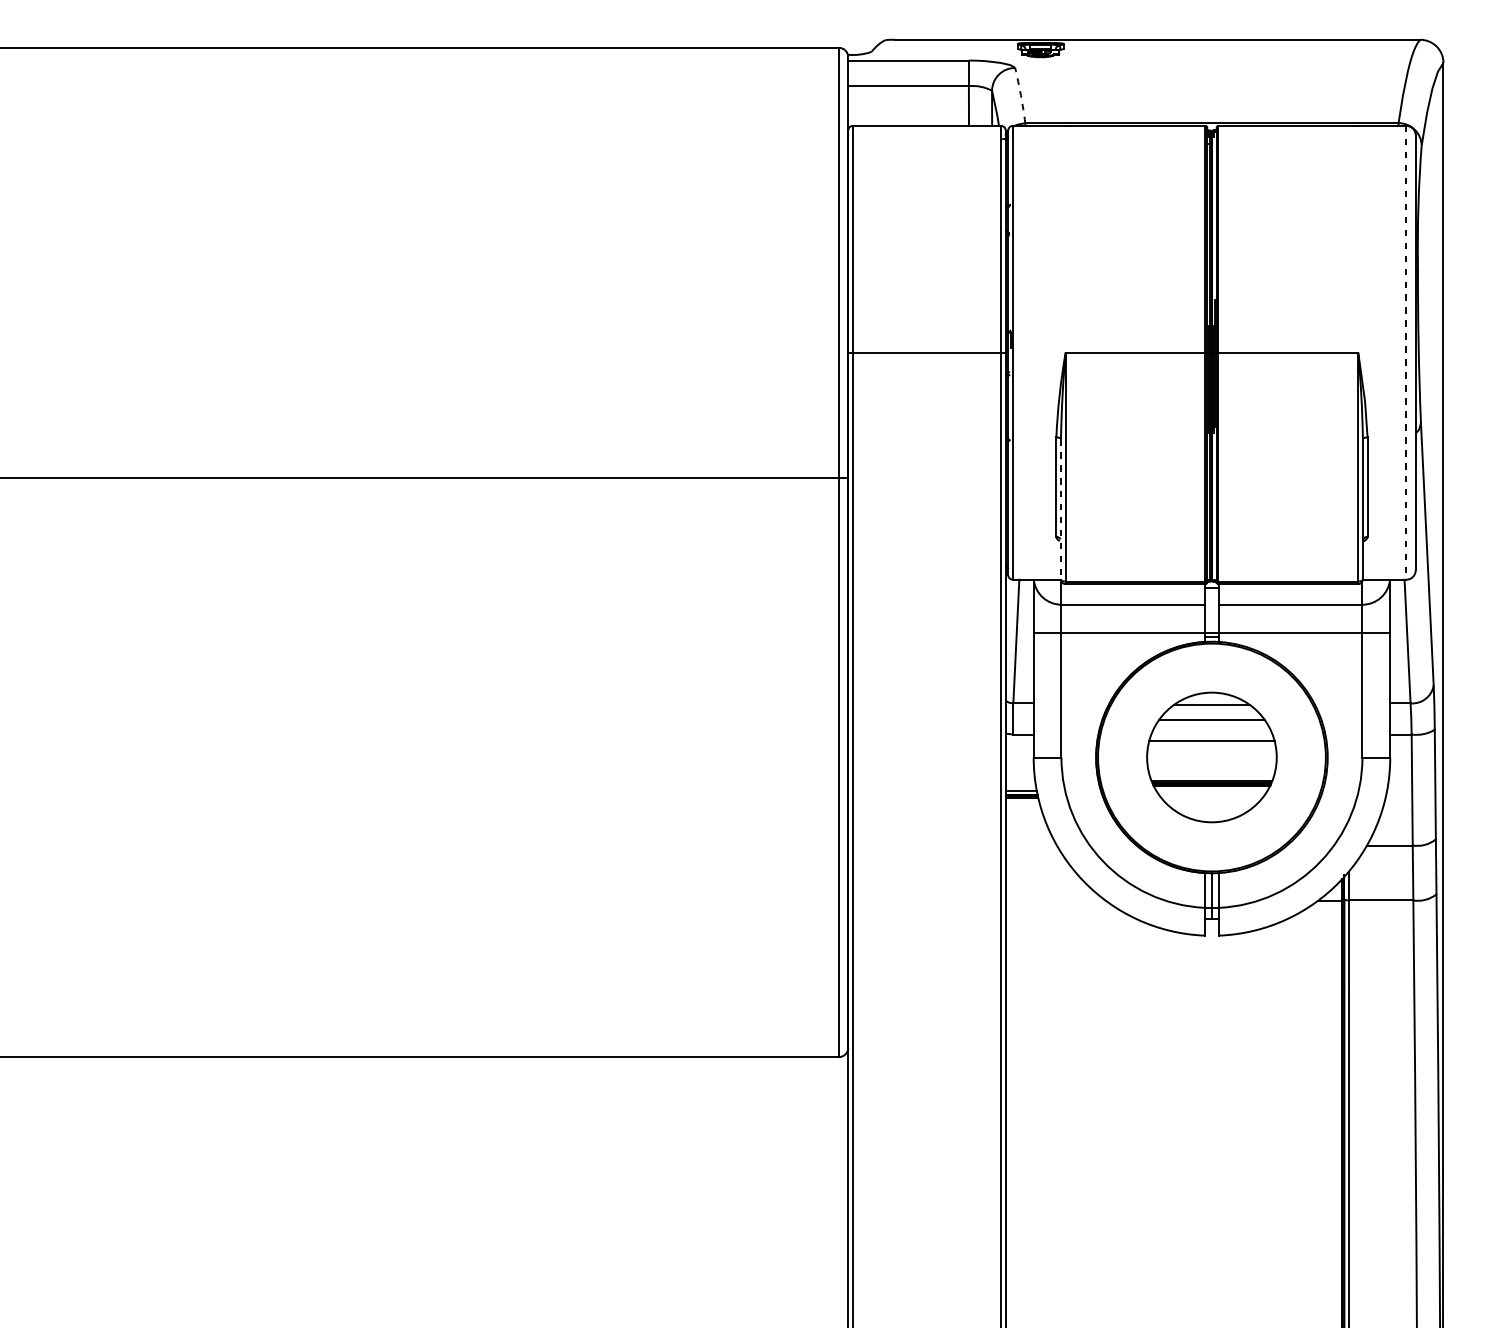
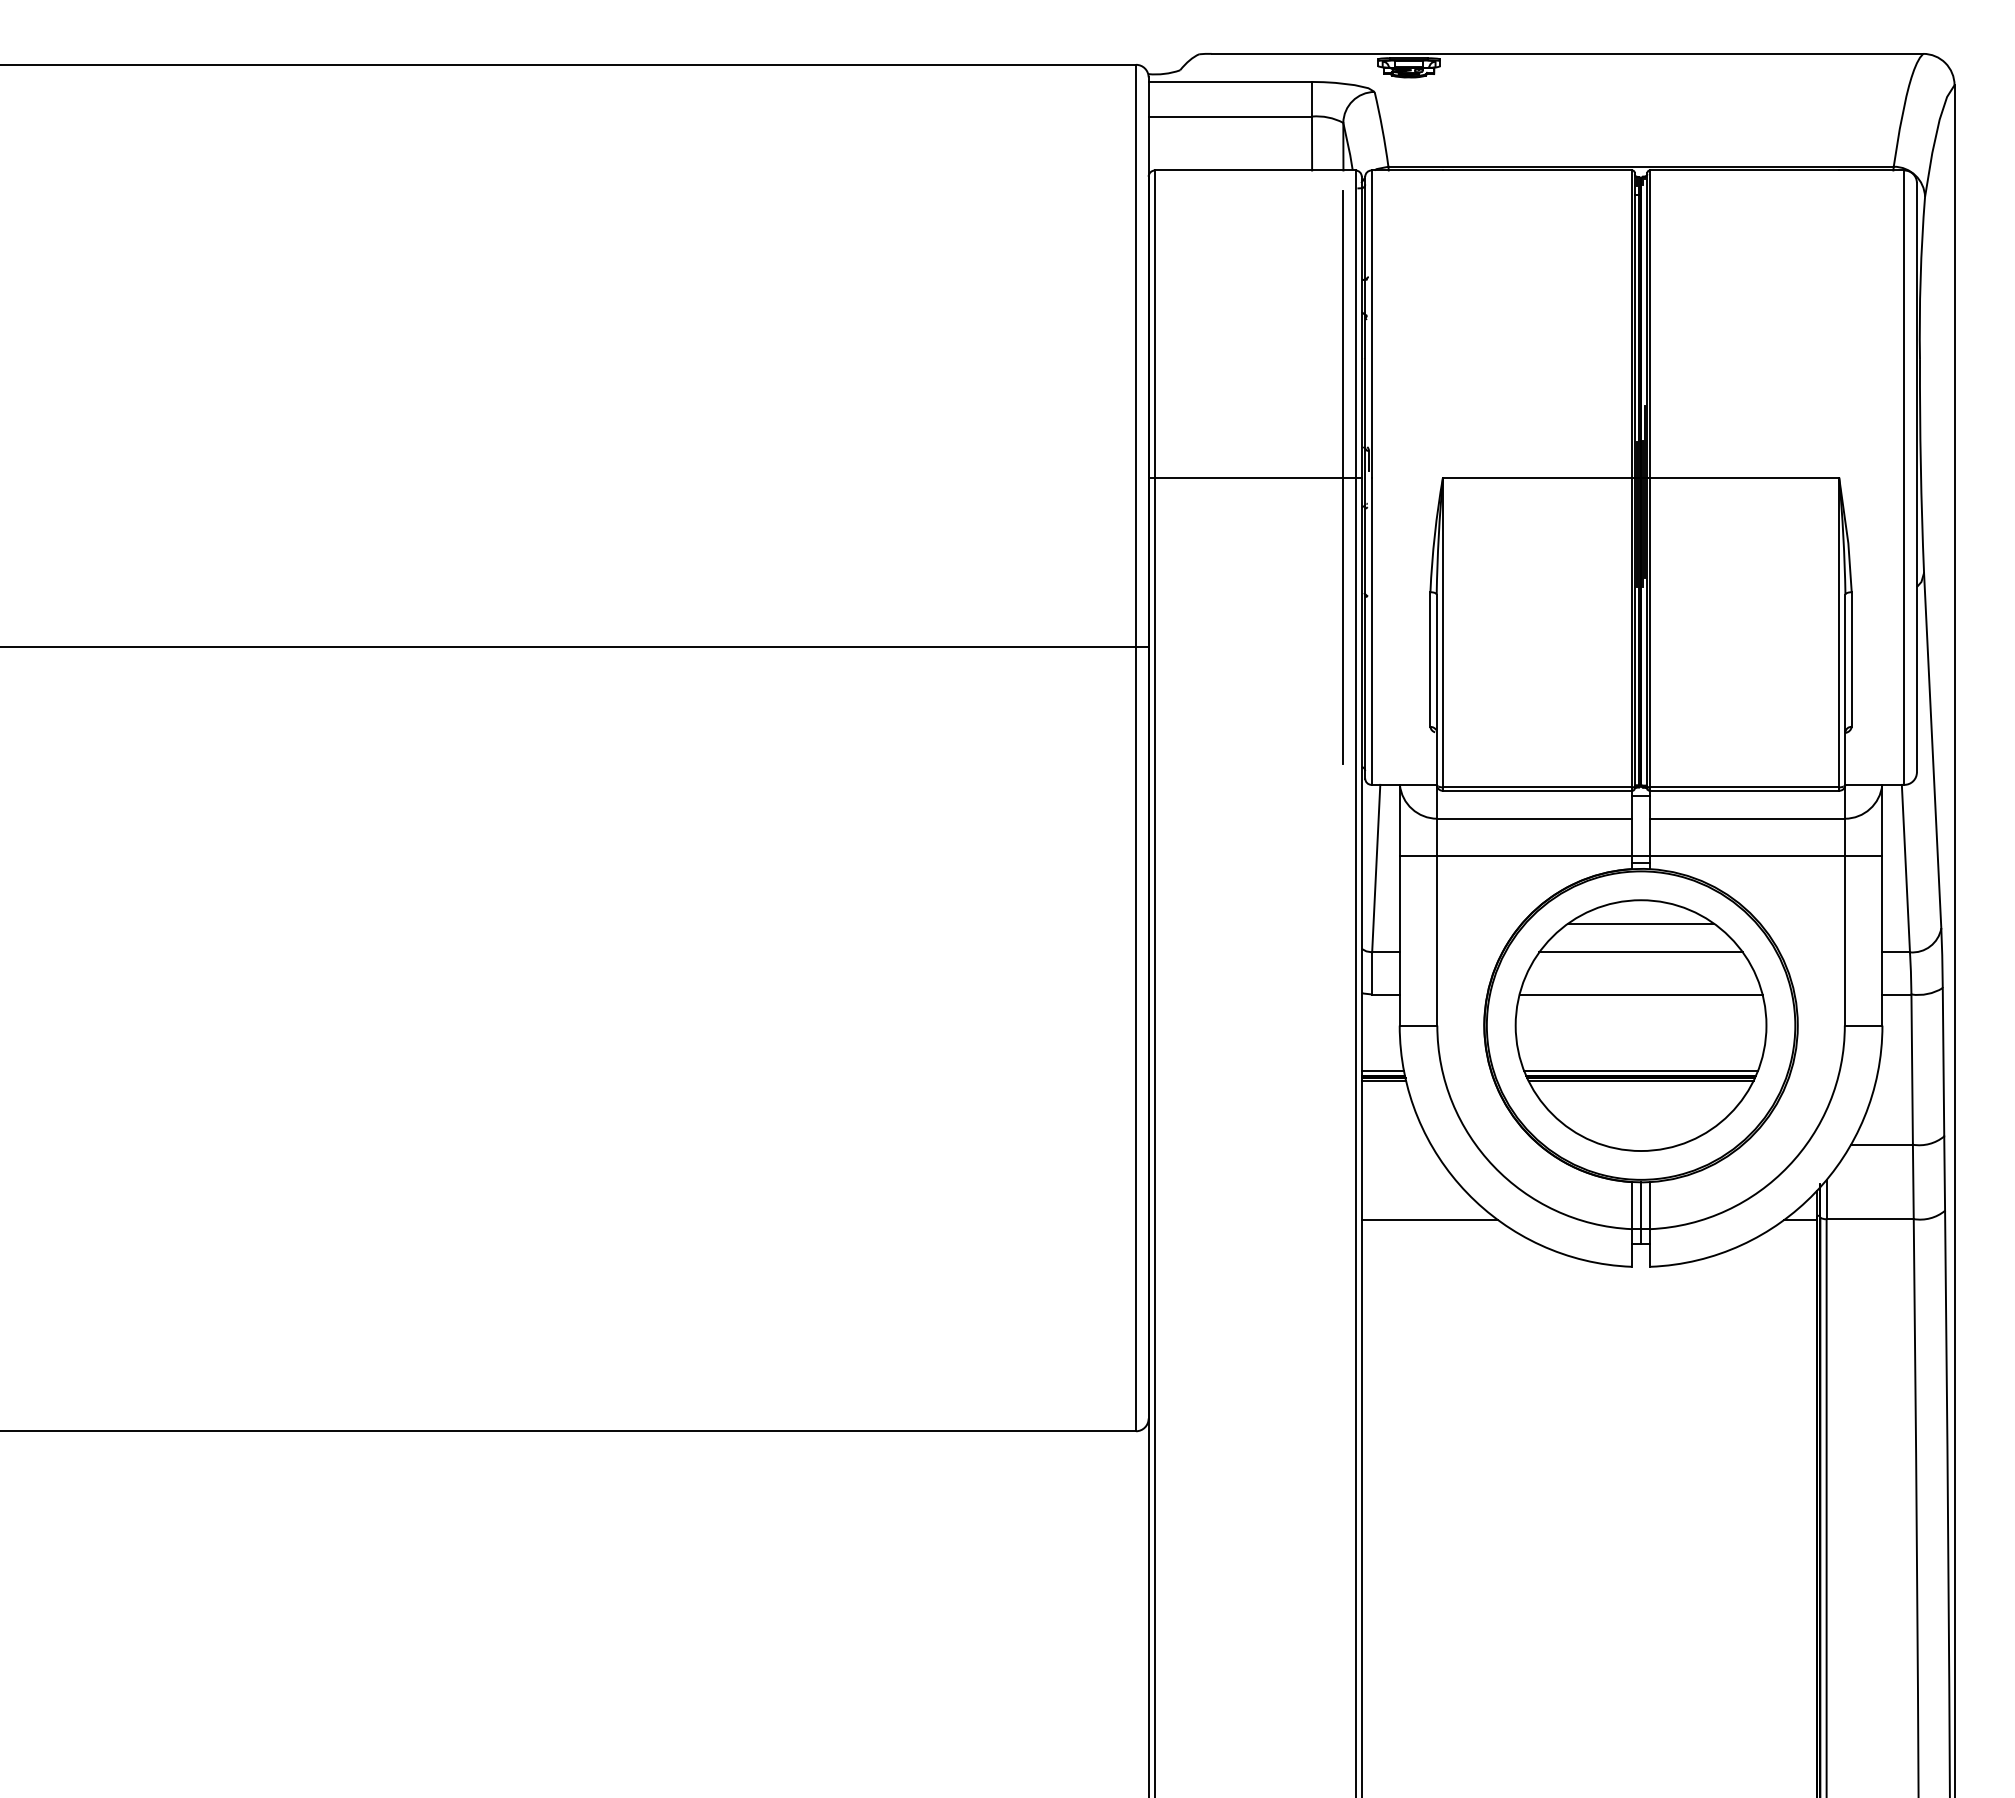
arc: (1020, 95) -> (1382, 129), dashed -> solid
line: (991, 352) -> (1342, 477), added
line: (1406, 353) -> (1904, 478), dashed -> solid
line: (1060, 509) -> (1436, 689), dashed -> solid
part: (1211, 757) -> (1640, 1025), size x1.43
line: (1055, 900) -> (1429, 1219), added

